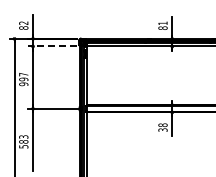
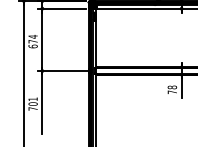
line: (52, 46) -> (61, 8), dashed -> solid
text: (23, 79) -> (32, 41), 997 -> 674
text: (162, 129) -> (171, 91), 38 -> 78
text: (23, 141) -> (32, 103), 583 -> 701

